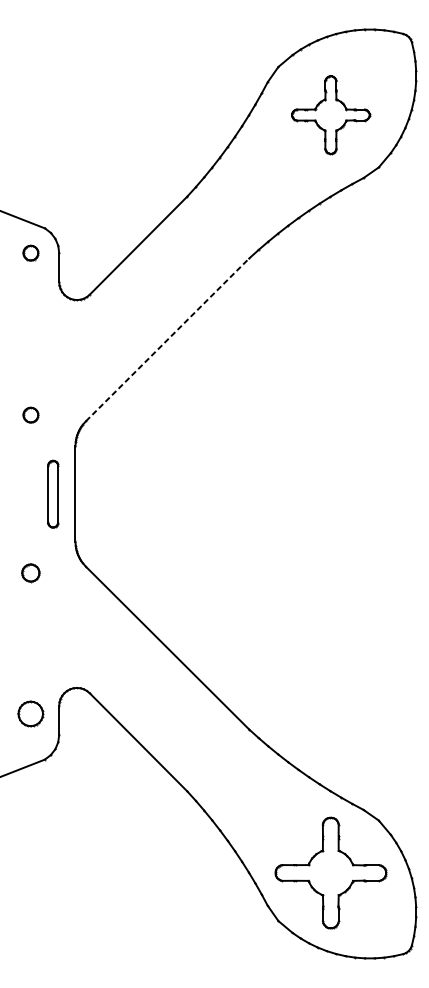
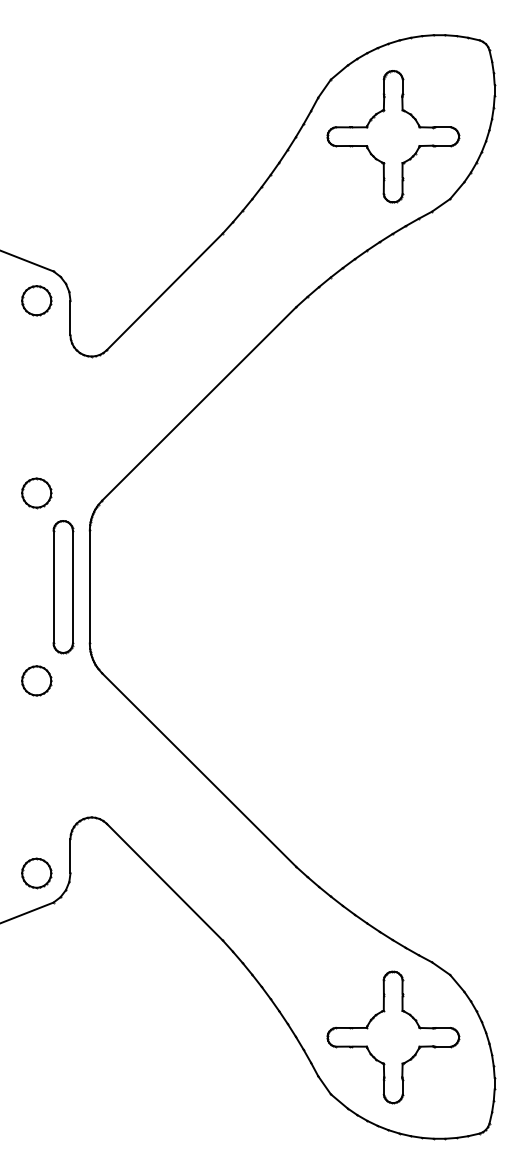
part: (331, 114) -> (393, 136), size x1.43
part: (30, 252) -> (36, 300), size x1.67
line: (167, 339) -> (199, 403), dashed -> solid
part: (30, 415) -> (36, 493), size x1.67
part: (53, 494) -> (63, 587), size x1.67
part: (30, 572) -> (36, 680), size x1.43
part: (30, 714) -> (36, 873), moved

